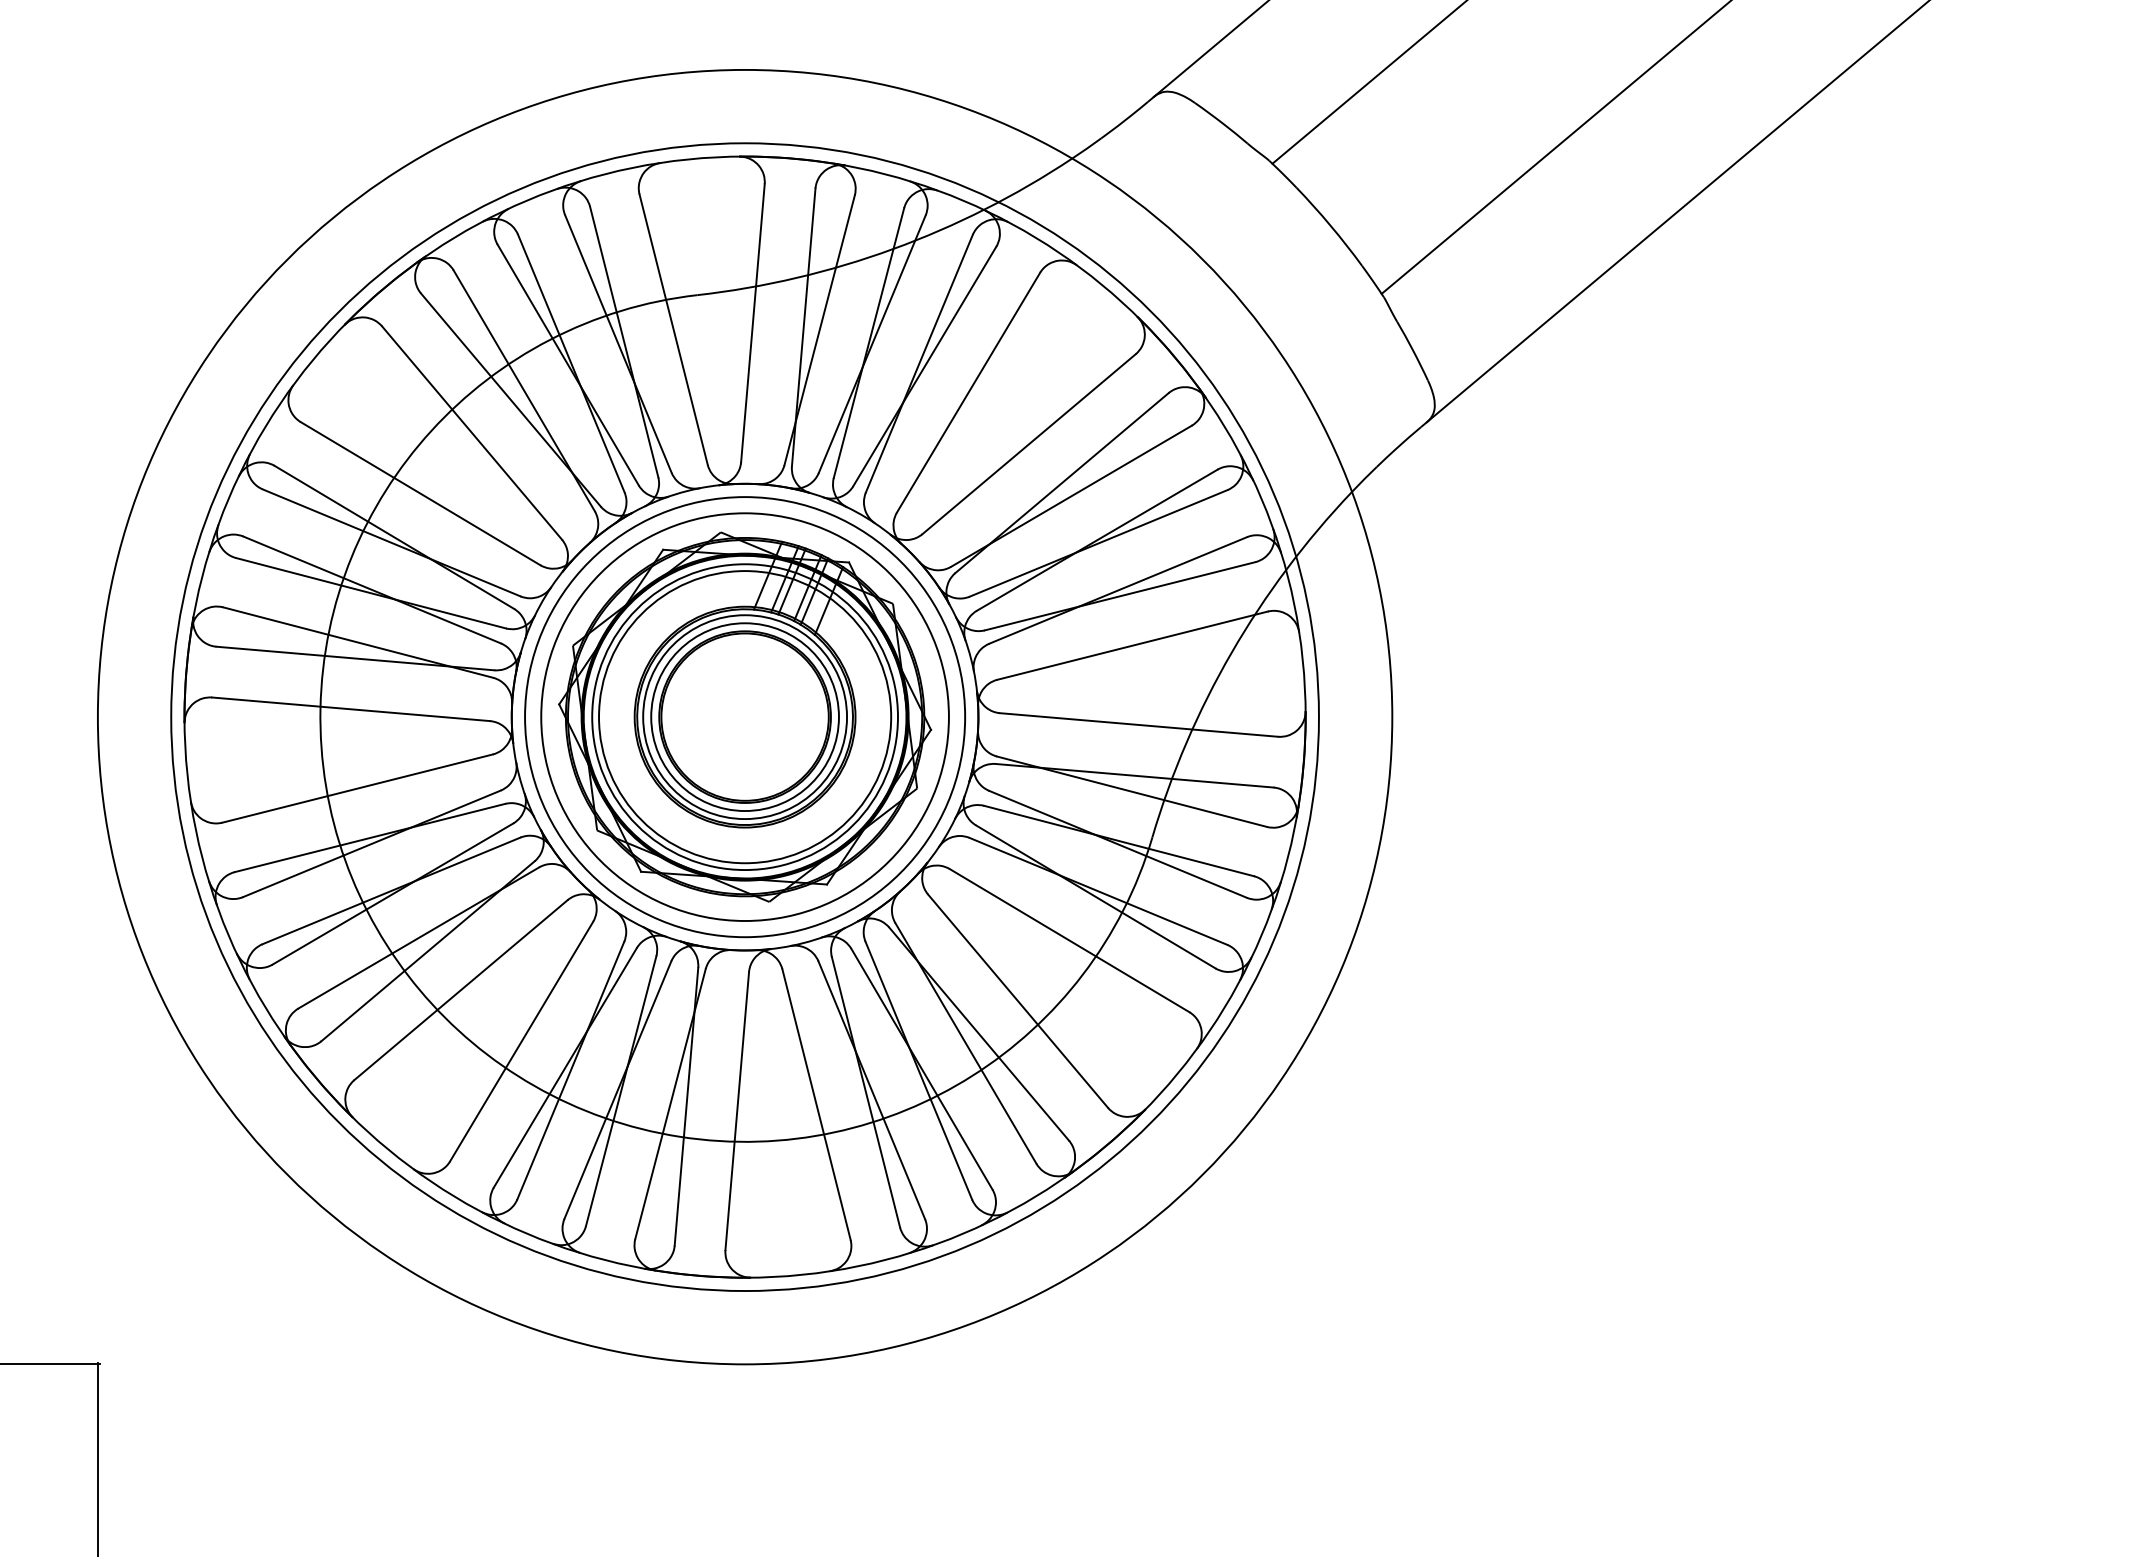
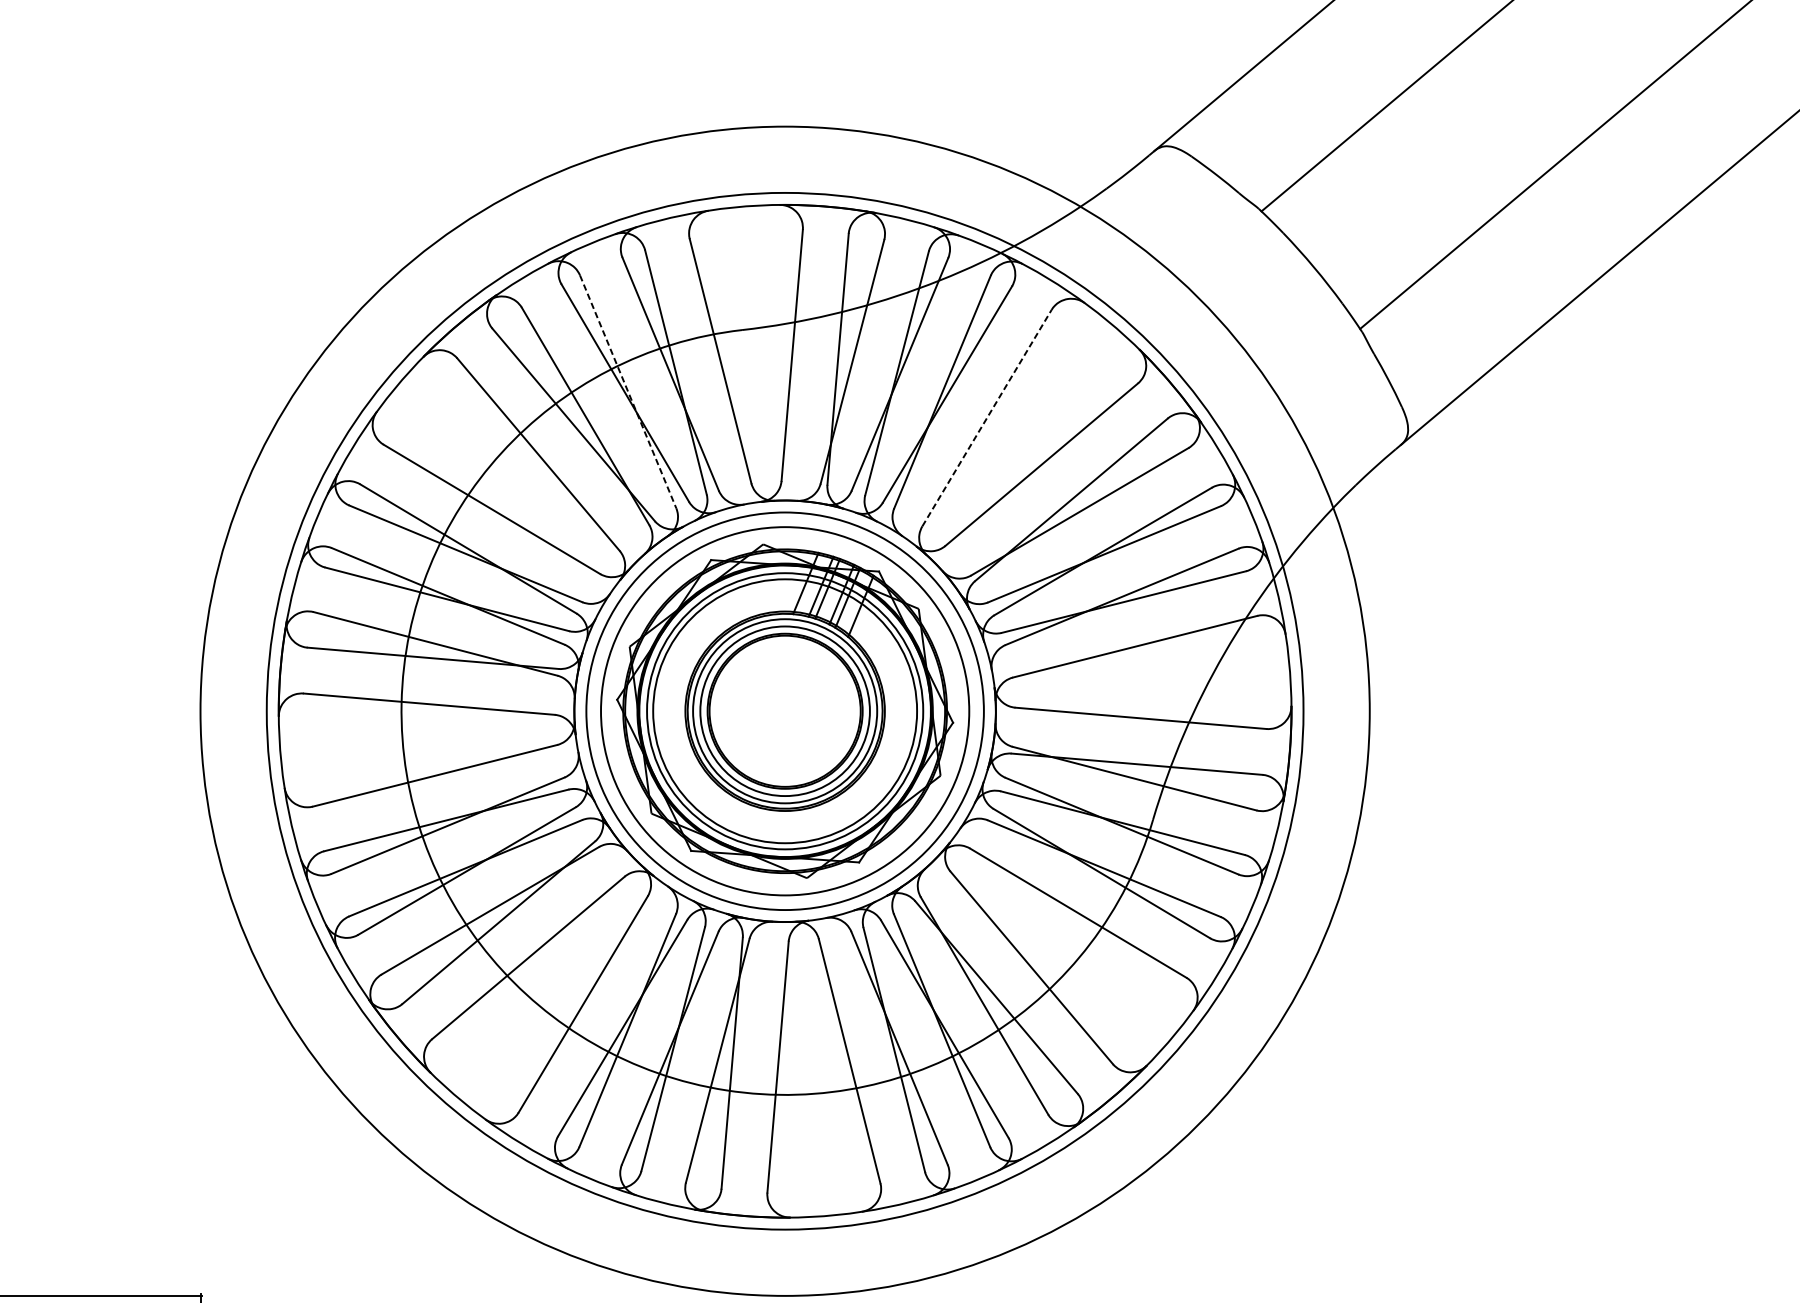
line: (571, 363) -> (628, 391), solid -> dashed
line: (968, 392) -> (986, 418), solid -> dashed

